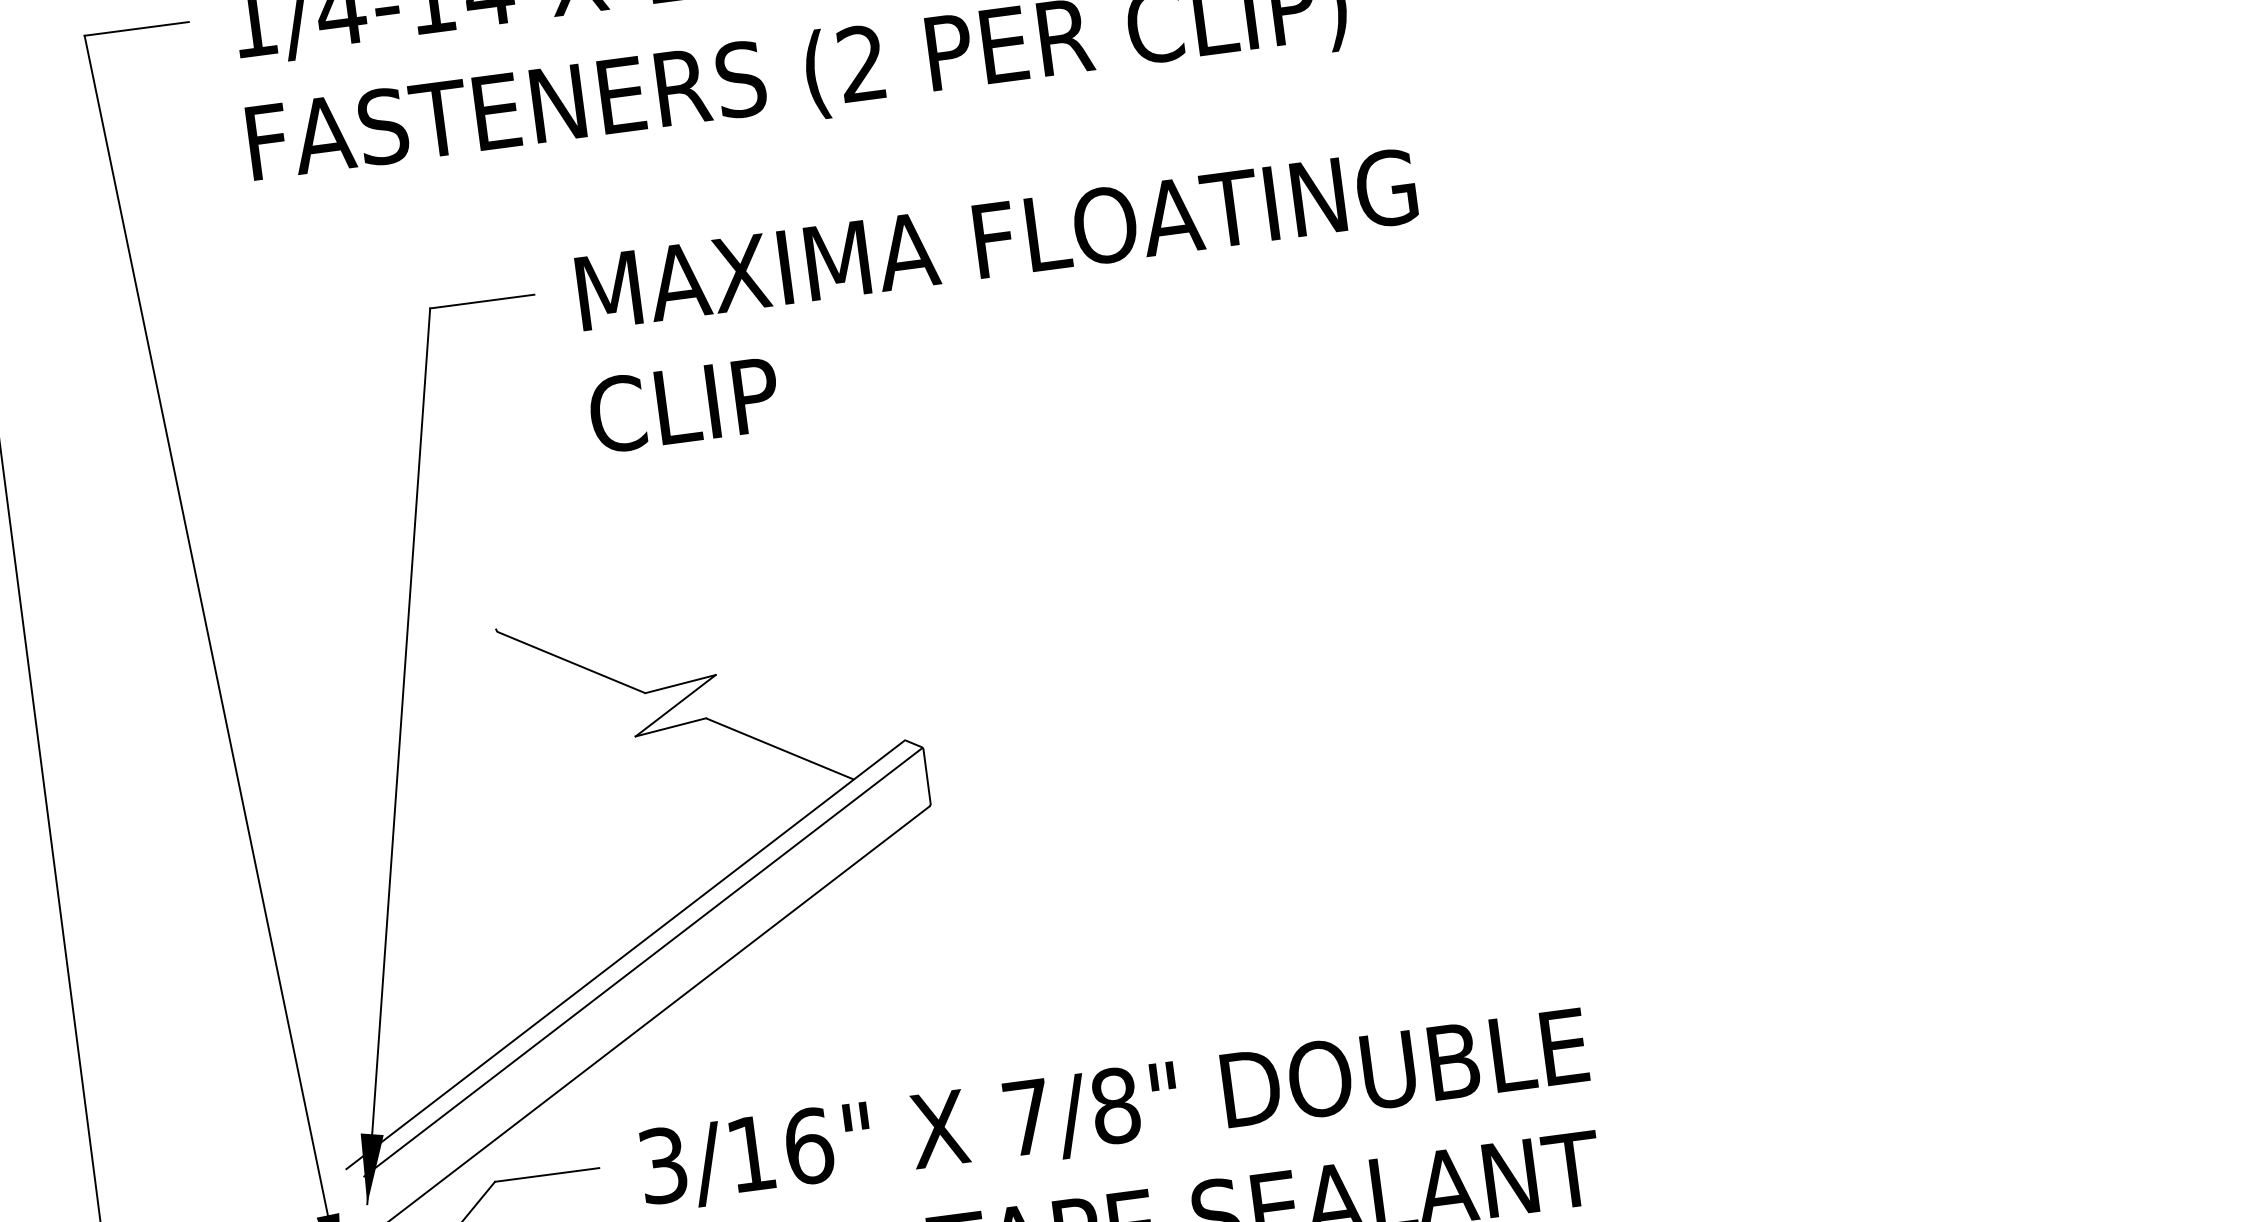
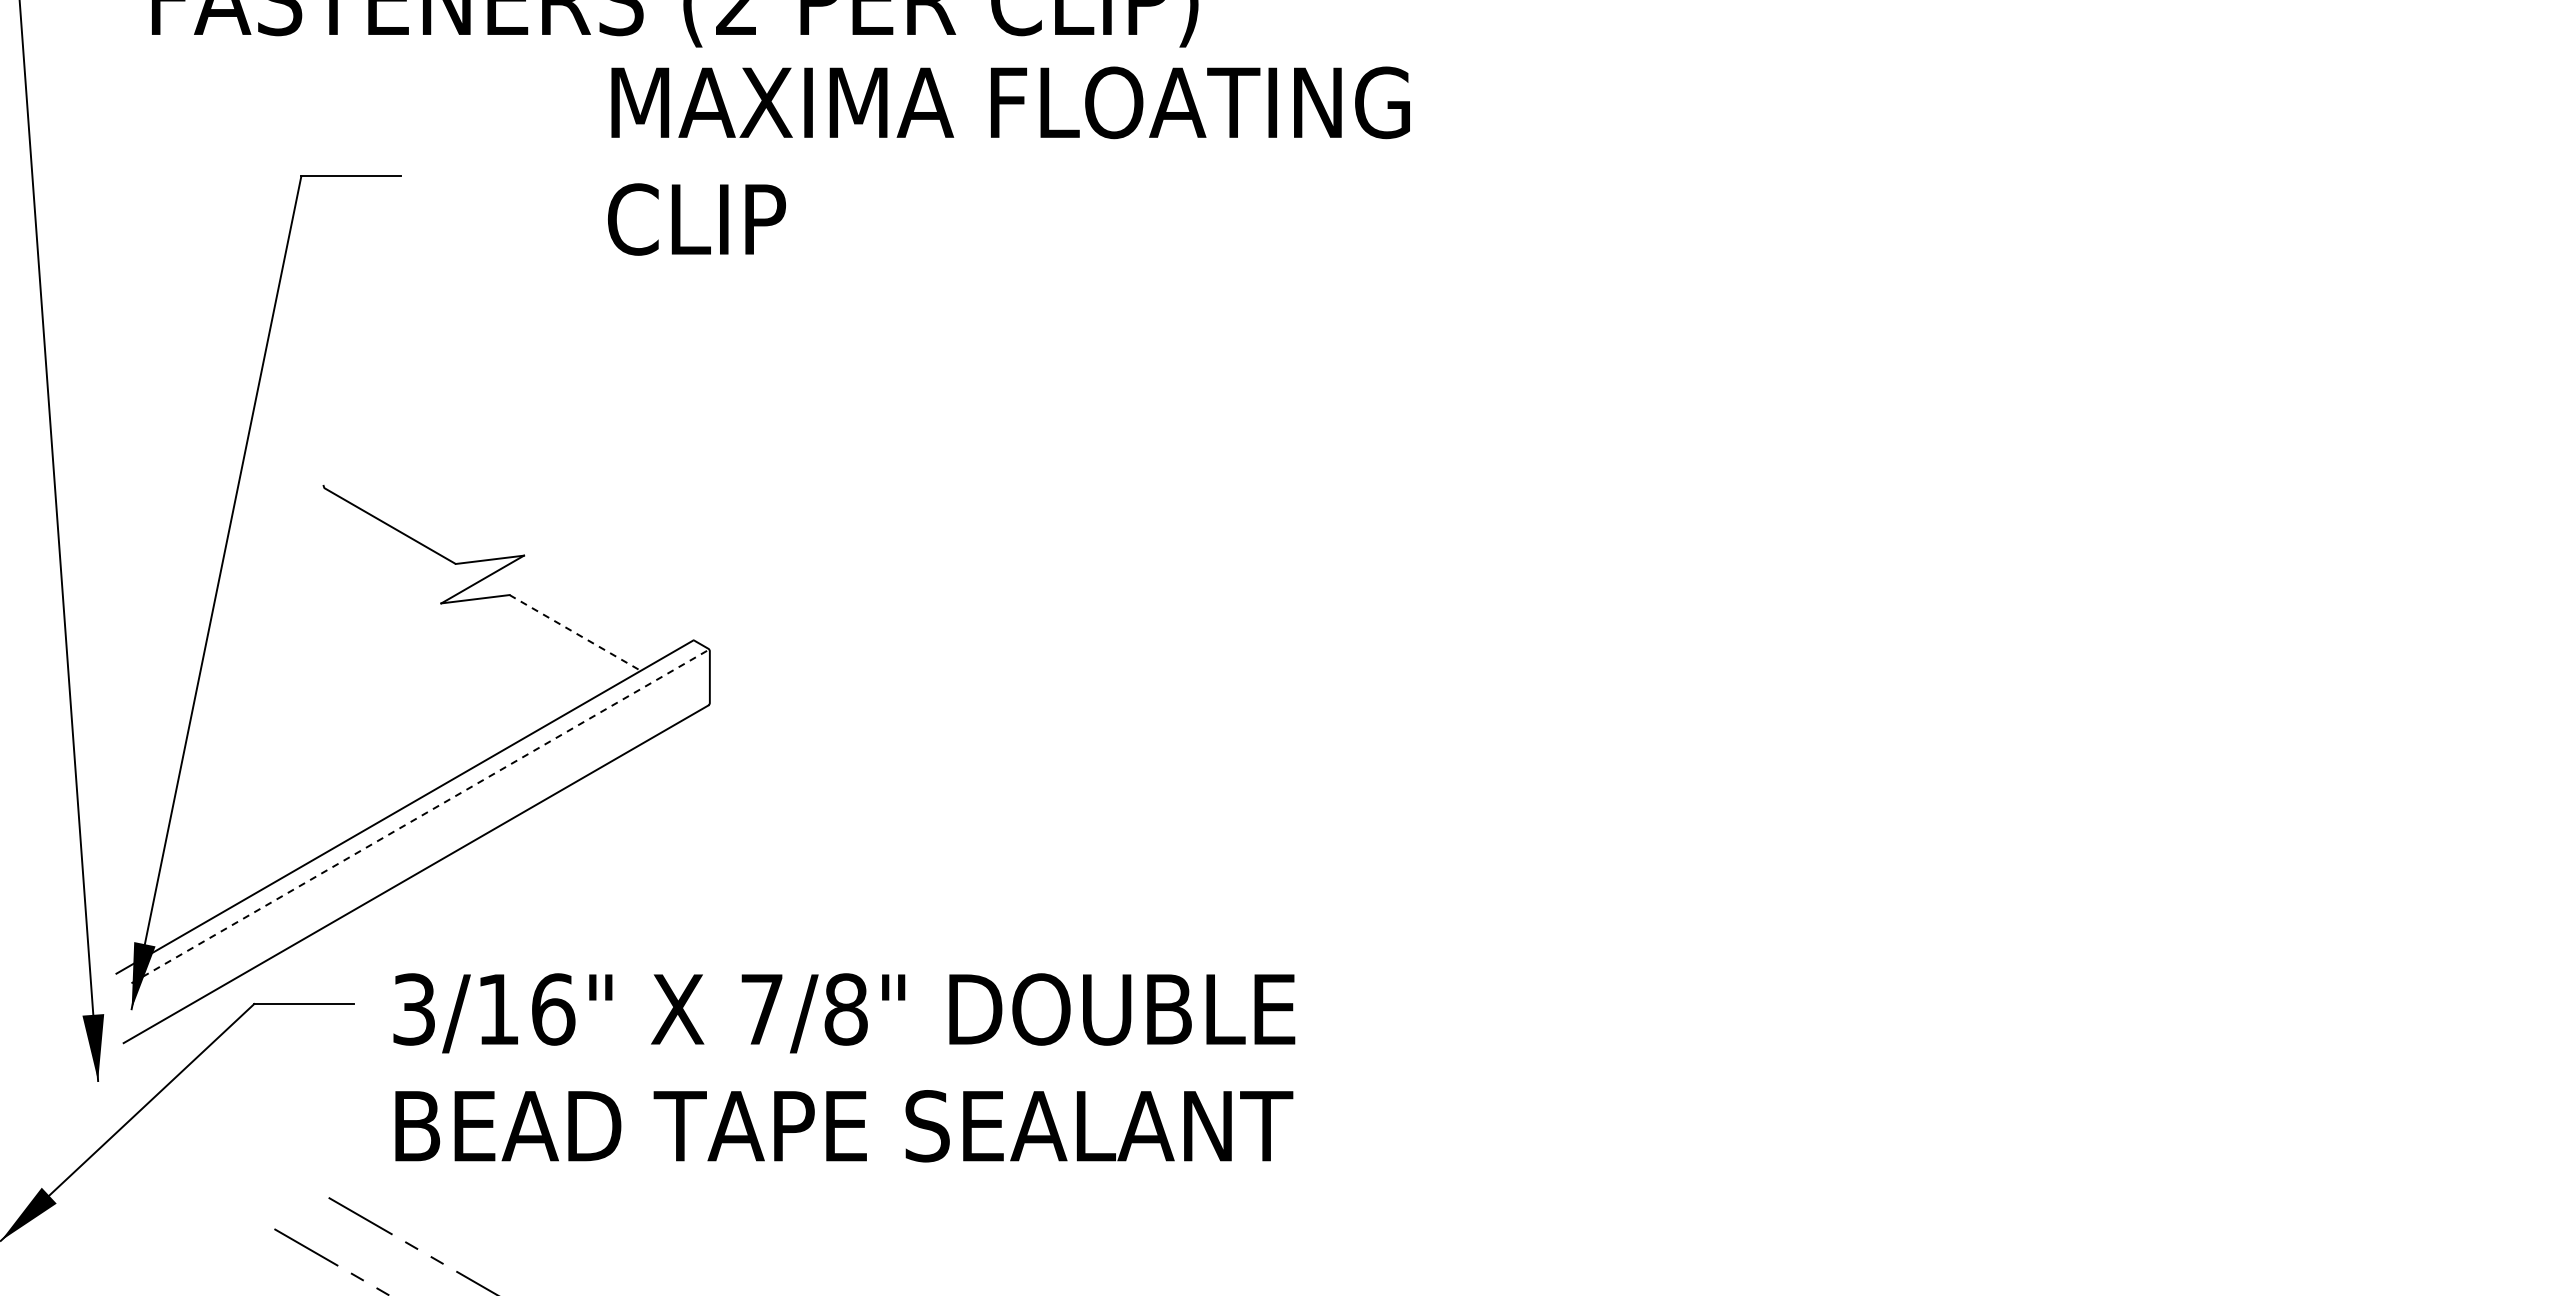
text: (1002, 300) -> (1008, 160), moved
line: (780, 748) -> (575, 632), solid -> dashed
line: (643, 962) -> (420, 816), solid -> dashed

